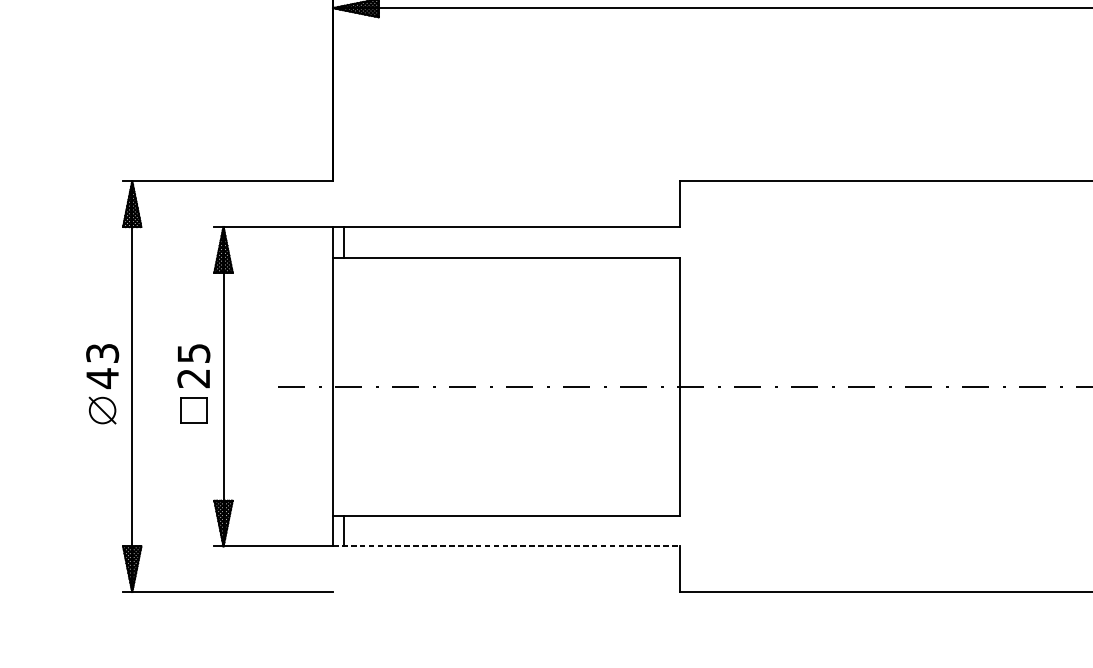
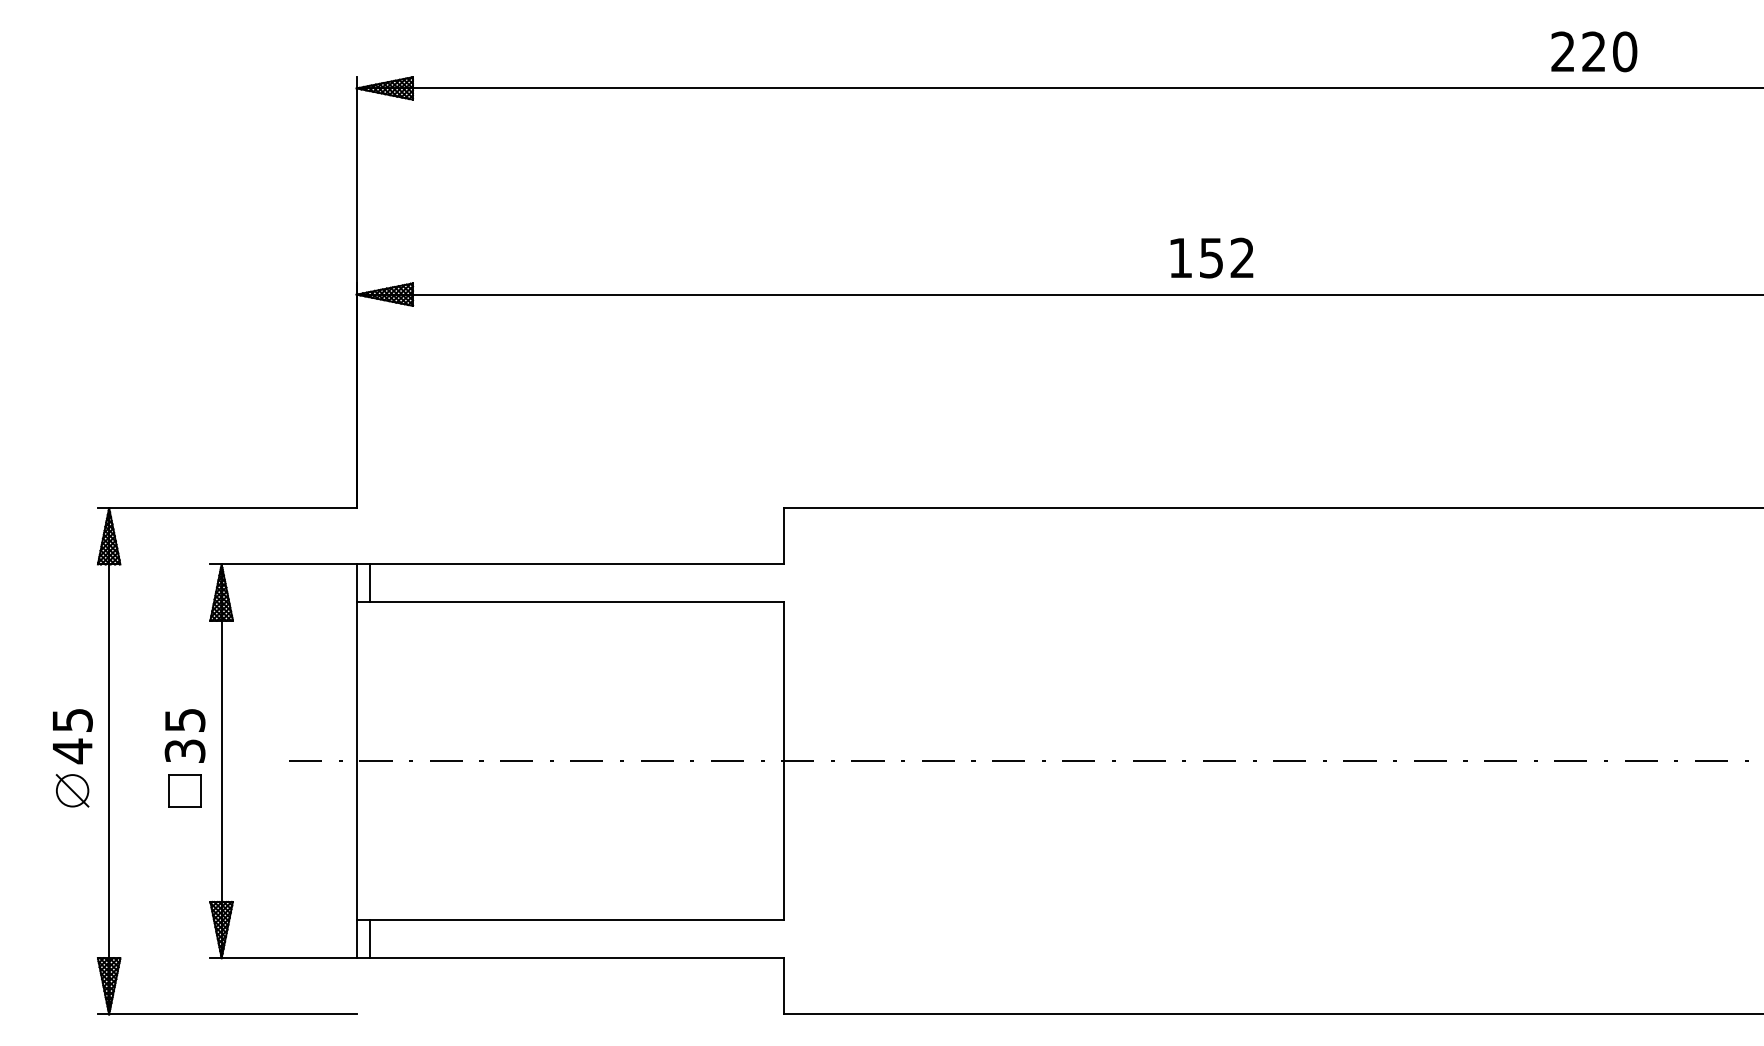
text: (102, 352) -> (72, 719), 43 -> 45
text: (194, 378) -> (185, 751), 25 -> 35
line: (506, 546) -> (570, 958), dashed -> solid

